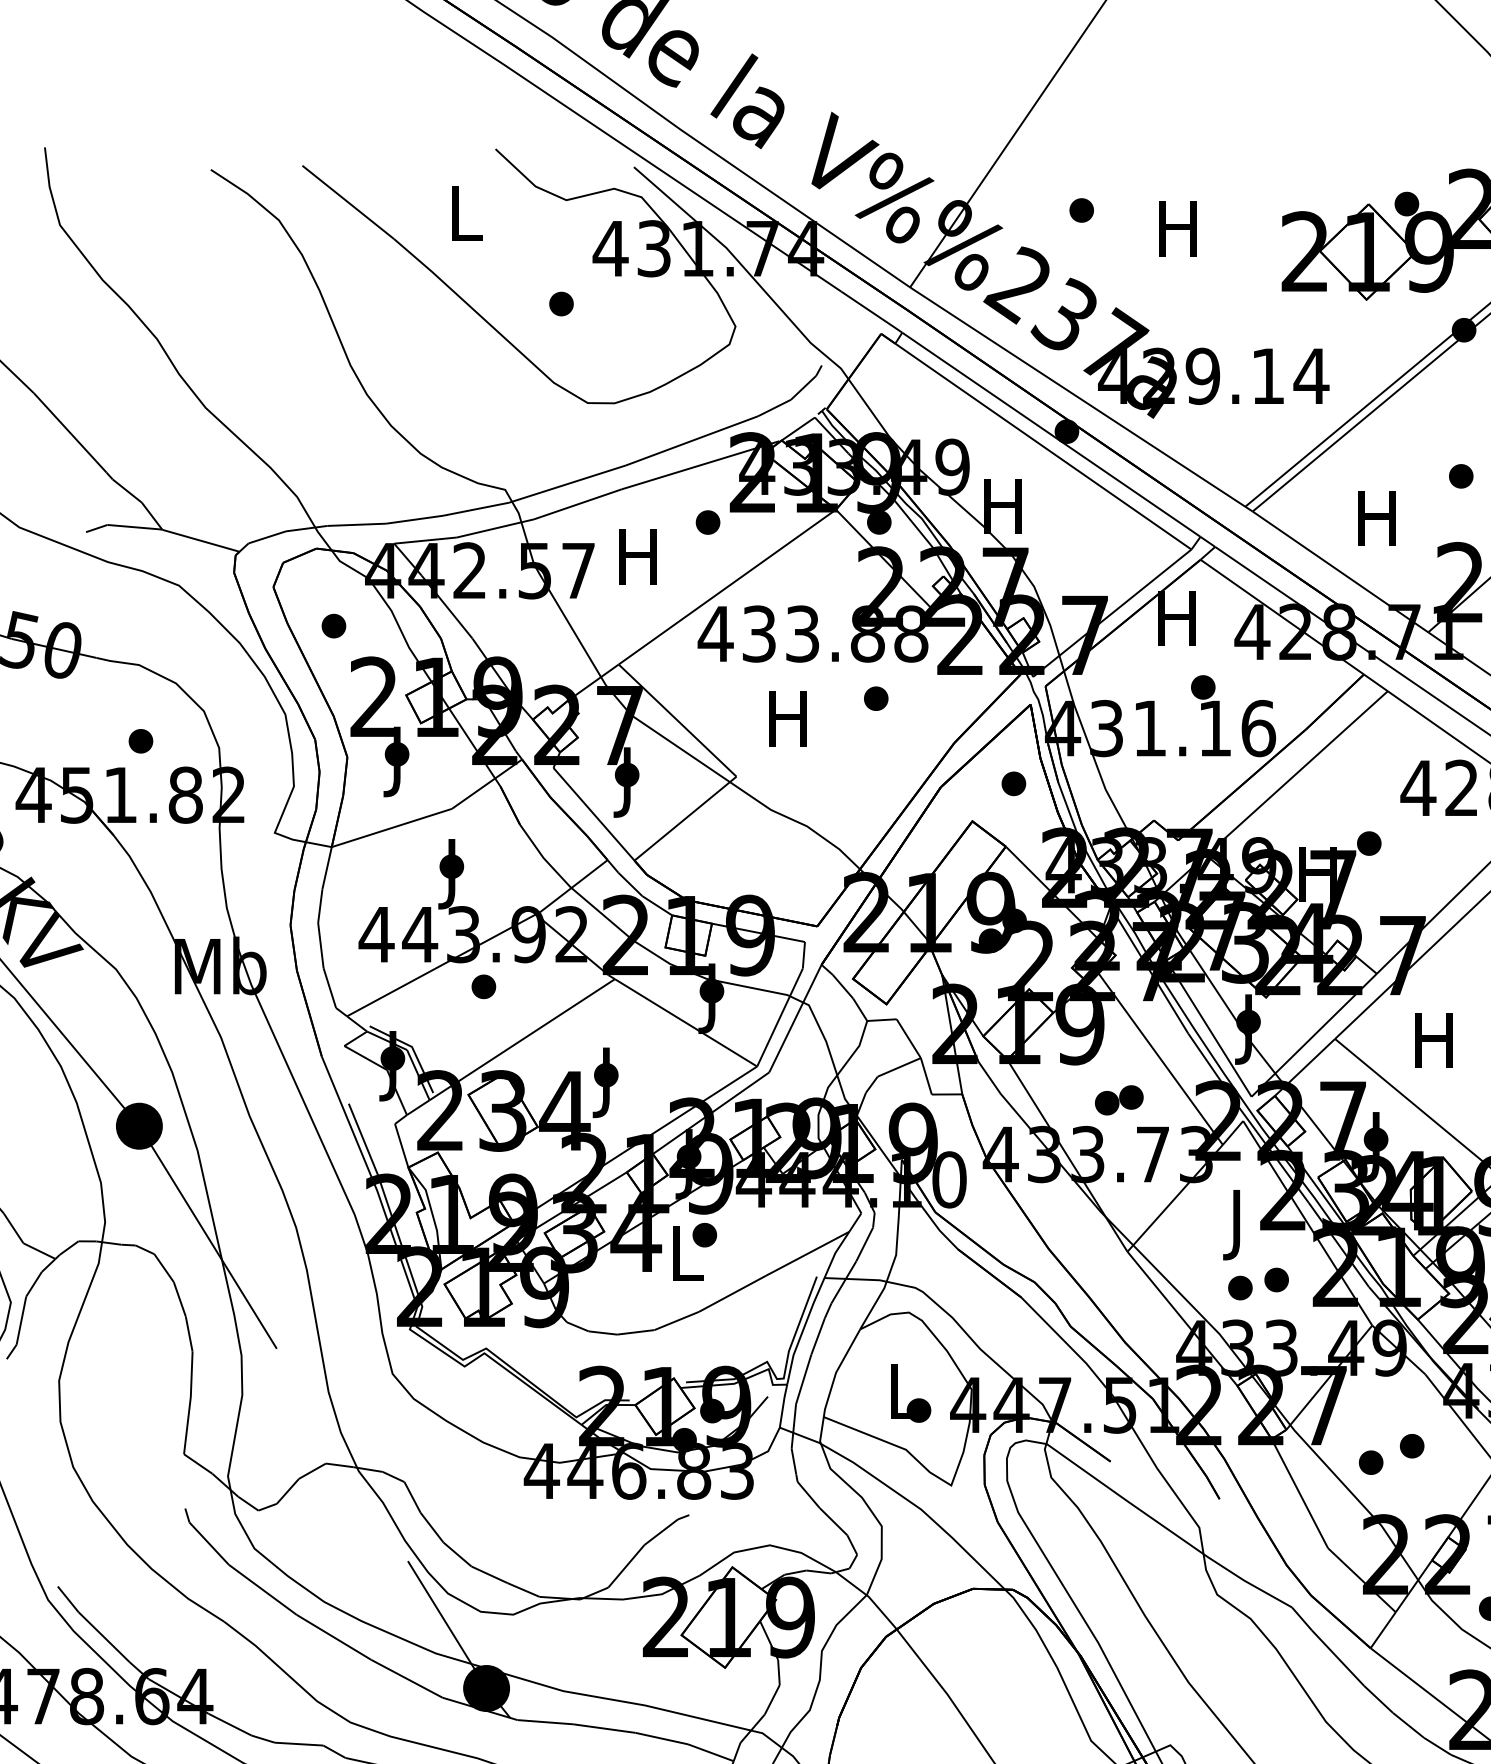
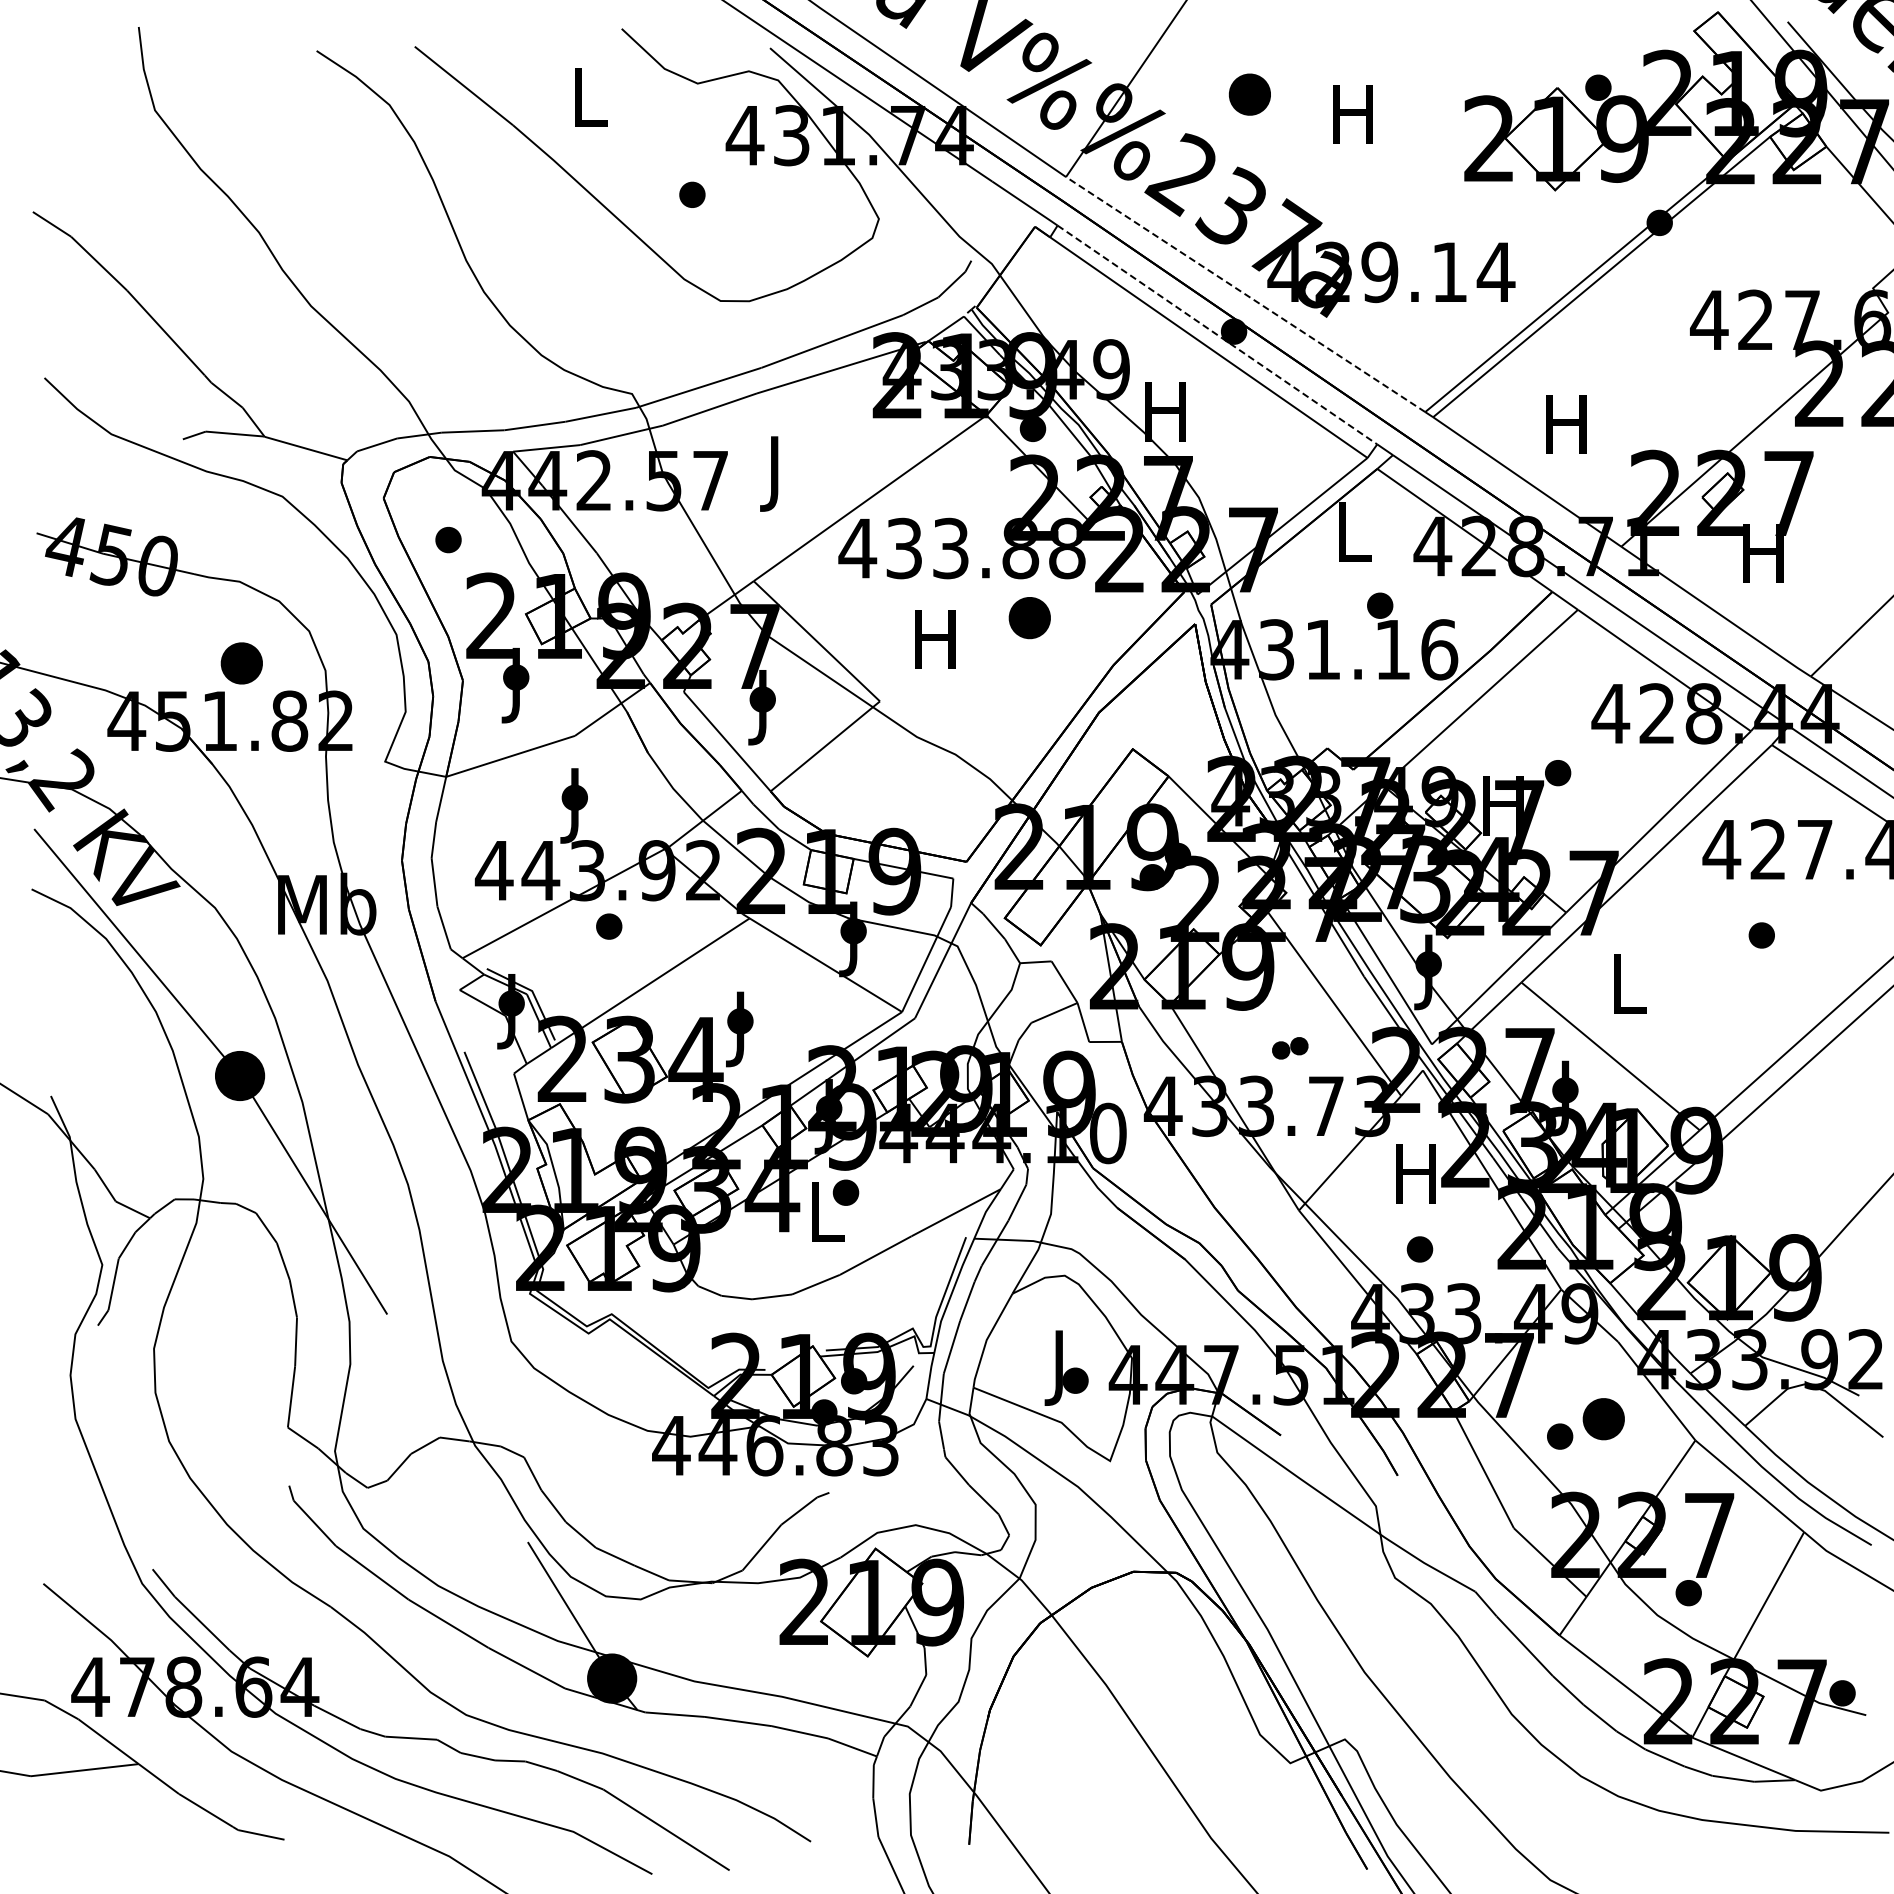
part: (1081, 210) -> (1249, 94), size x1.6
line: (1077, 397) -> (1245, 294), solid -> dashed
line: (1051, 434) -> (1217, 334), solid -> dashed
part: (1461, 476) -> (1656, 379), removed
part: (708, 522) -> (849, 429), removed
text: (638, 564) -> (774, 473), H -> J
text: (1176, 618) -> (1351, 531), H -> L
part: (876, 698) -> (1029, 617), size x1.6
part: (140, 741) -> (241, 663), size x1.6
part: (1014, 784) -> (1177, 709), removed
text: (1434, 1039) -> (1627, 983), H -> L
part: (1119, 1100) -> (1290, 1048), size x0.7
text: (1236, 1224) -> (1415, 1181), J -> H
part: (1276, 1279) -> (1458, 1240), removed
text: (899, 1398) -> (1054, 1367), L -> J
part: (1412, 1445) -> (1604, 1418), size x1.6

